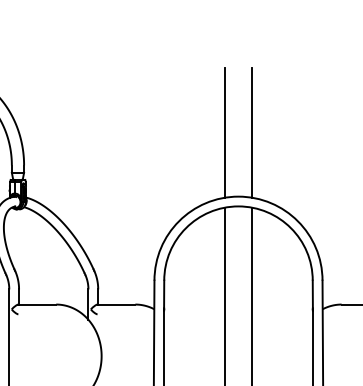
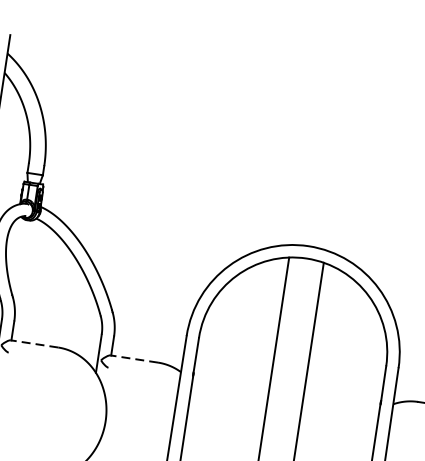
line: (224, 132) -> (303, 162), removed
line: (252, 132) -> (338, 168), removed
line: (37, 304) -> (34, 343), solid -> dashed
line: (116, 304) -> (134, 358), solid -> dashed

